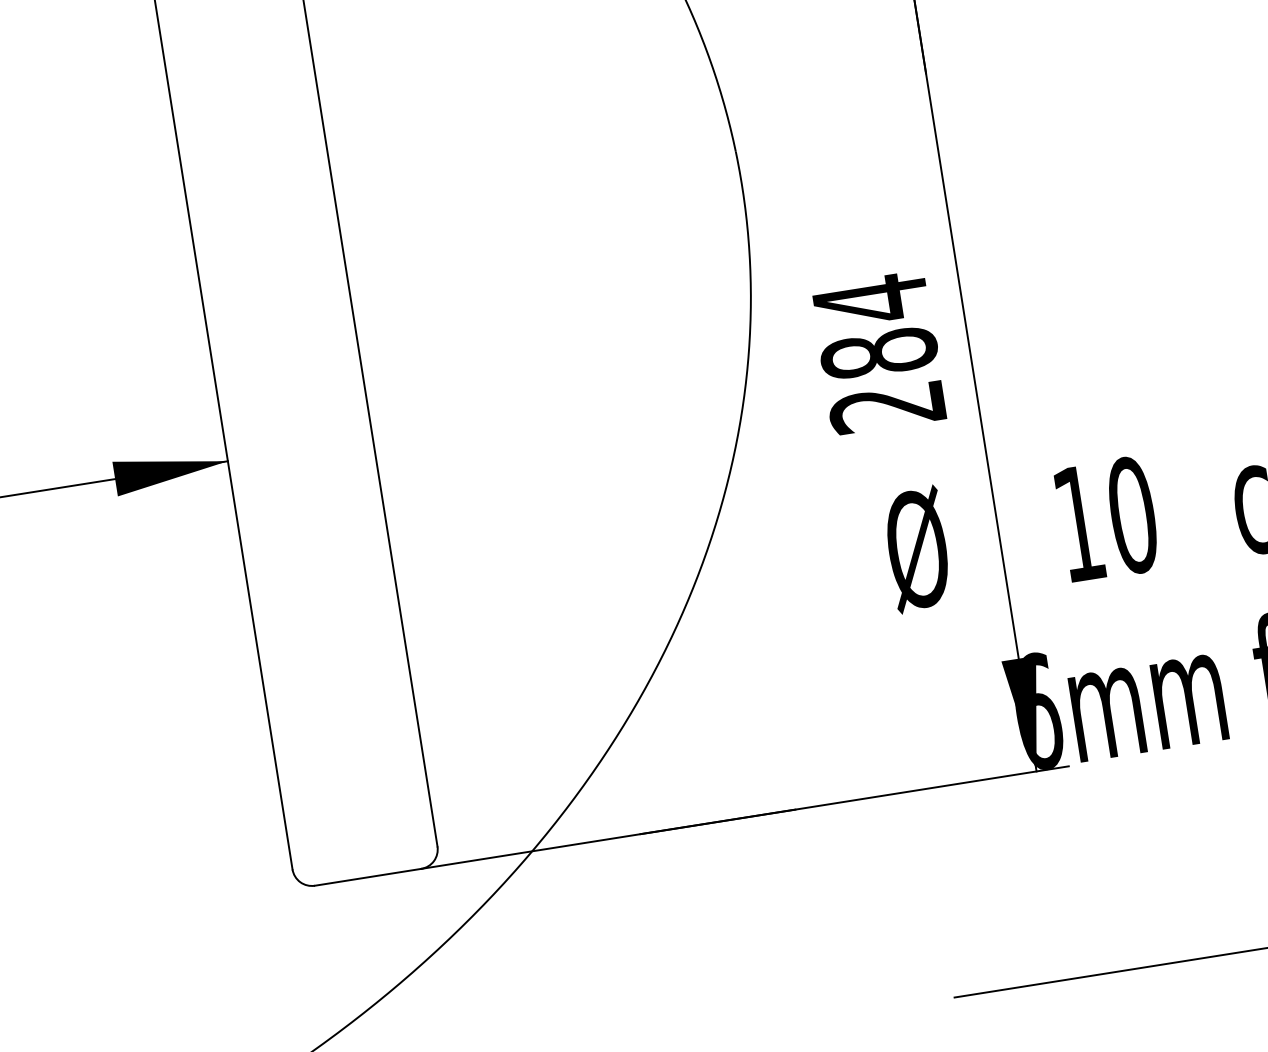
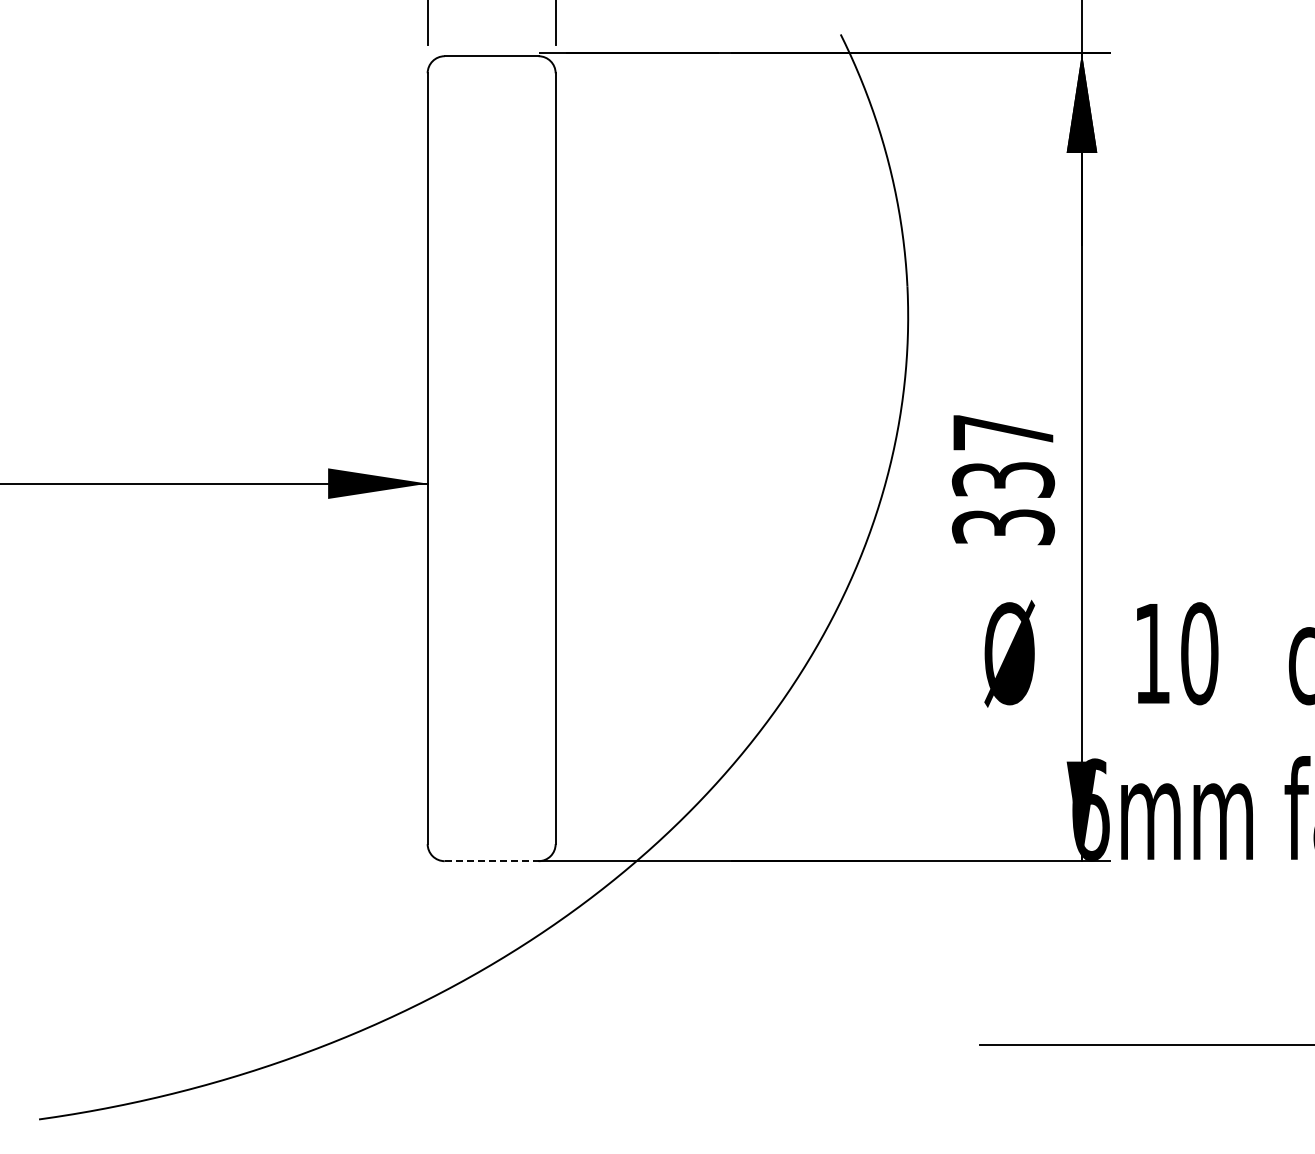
text: (879, 353) -> (1003, 479), 284 -> 337
line: (367, 877) -> (491, 861), solid -> dashed

